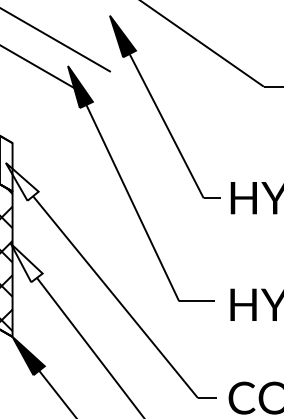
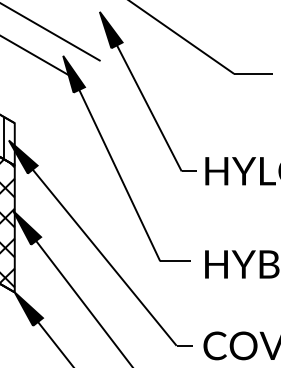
fill: (21, 181) -> (22, 156), added
fill: (27, 262) -> (27, 227), added

